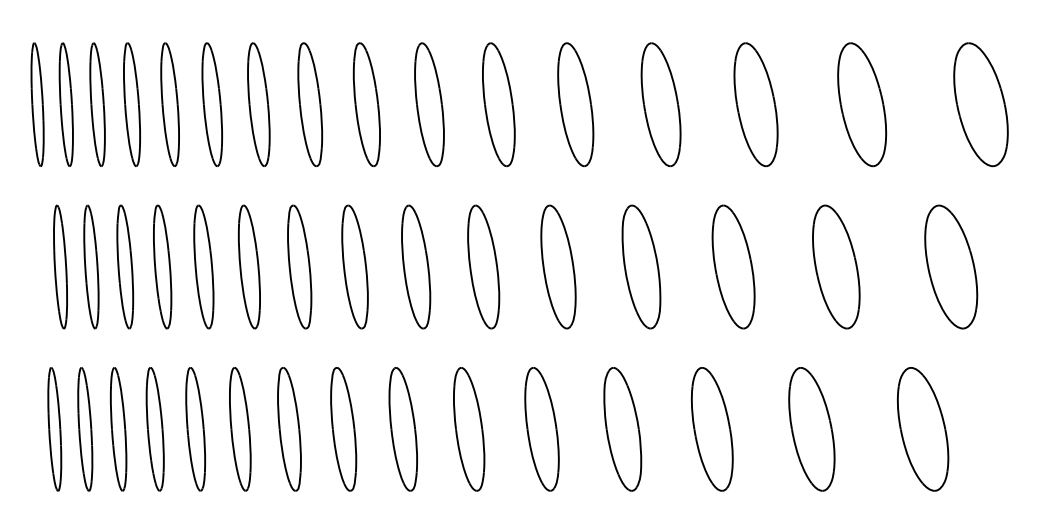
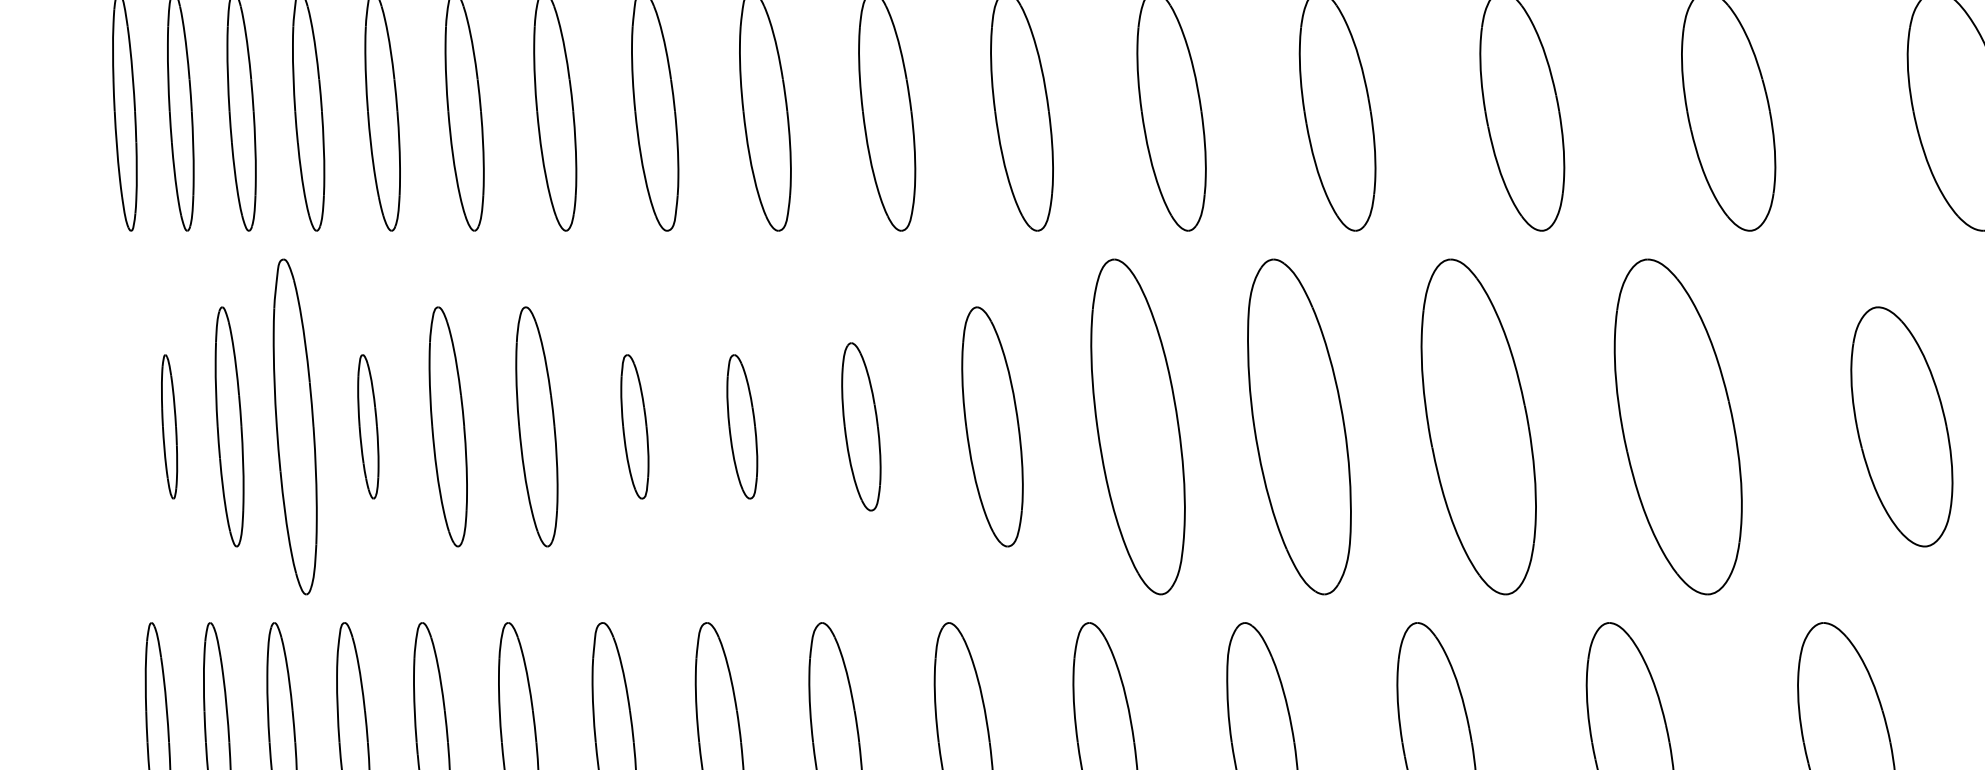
part: (60, 266) -> (169, 425), size x0.6
part: (125, 266) -> (295, 425), size x1.4
part: (162, 266) -> (367, 425), size x0.6
part: (299, 266) -> (634, 425), size x0.6
part: (354, 266) -> (741, 425), size x0.6
part: (416, 266) -> (861, 425), size x0.7
part: (558, 266) -> (1138, 425), size x1.4
part: (641, 266) -> (1299, 425), size x1.4
part: (733, 266) -> (1478, 425), size x1.4
part: (836, 266) -> (1678, 425), size x1.4

